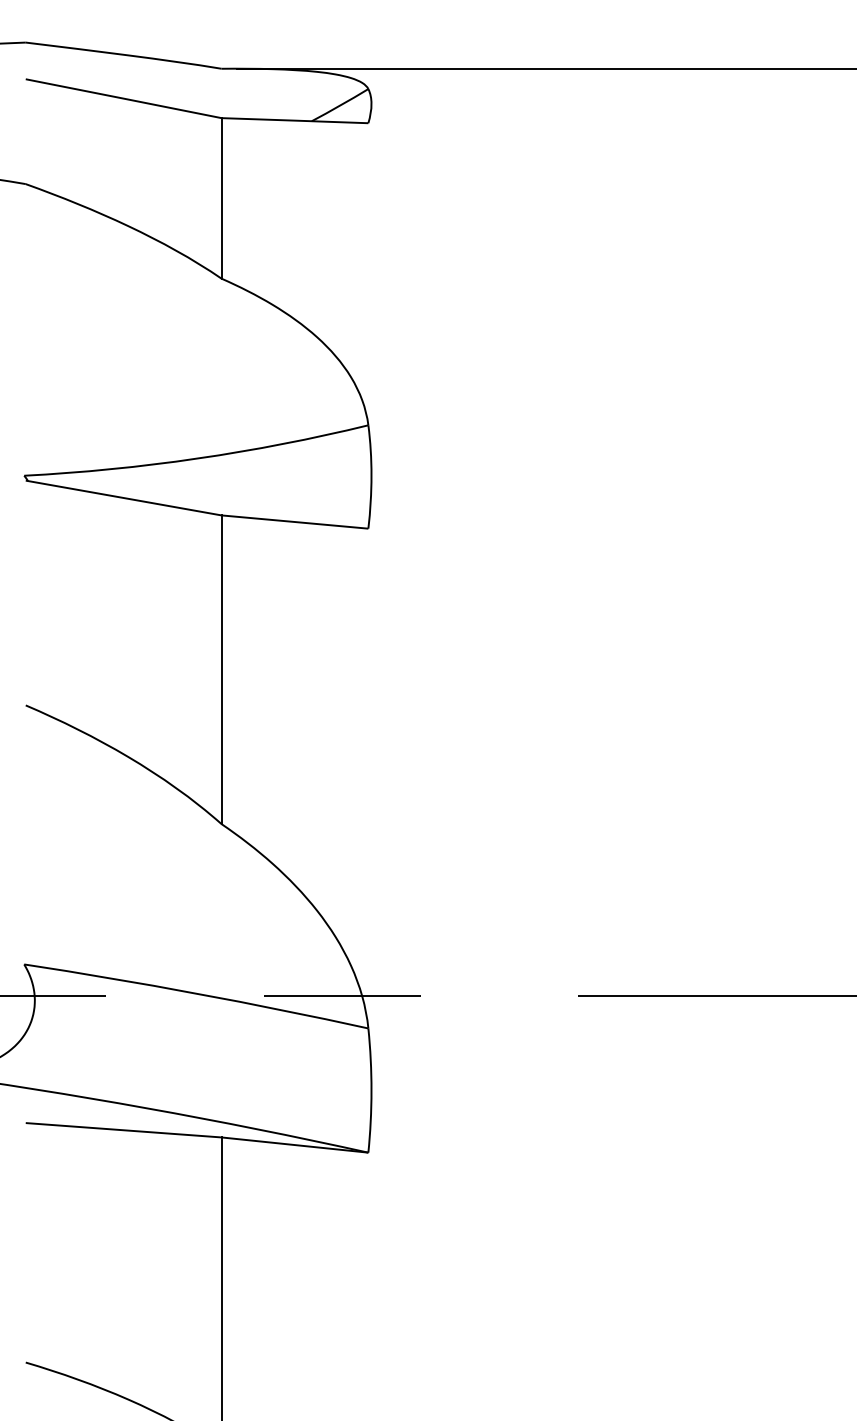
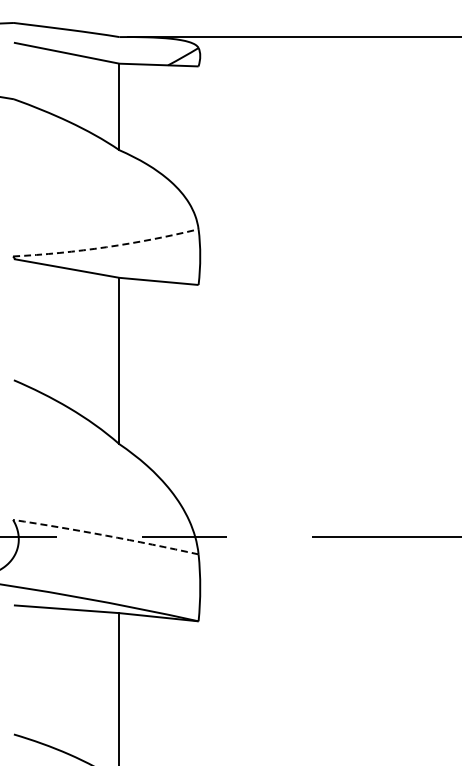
arc: (197, 459) -> (106, 247), solid -> dashed
arc: (197, 993) -> (106, 535), solid -> dashed

